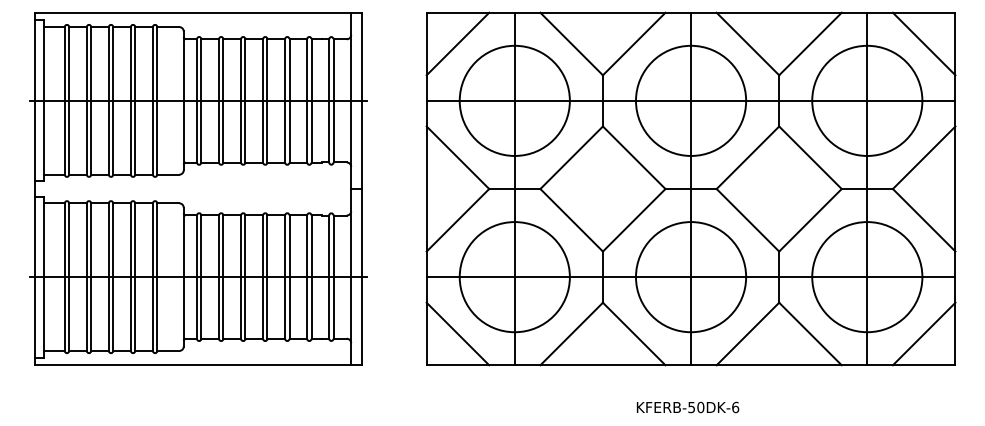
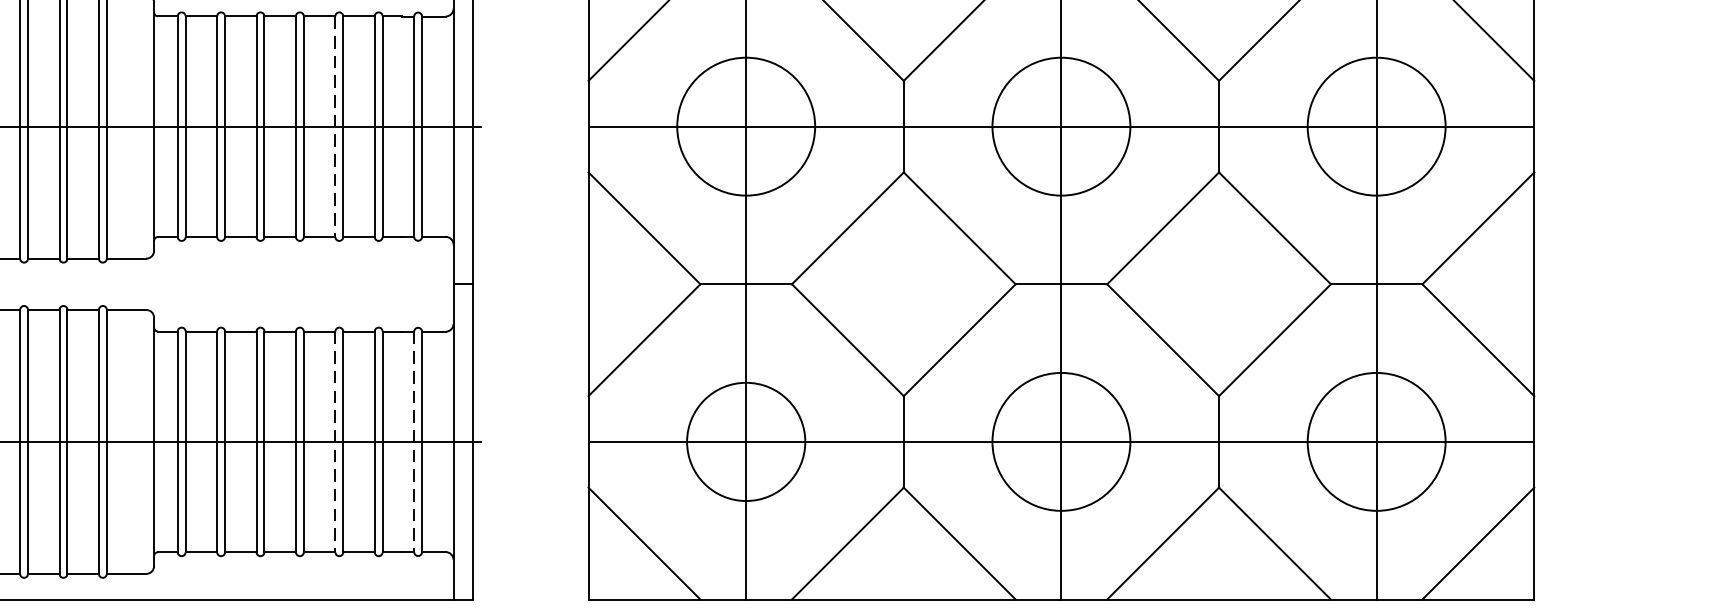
line: (285, 100) -> (336, 125), solid -> dashed
circle: (514, 100) -> (745, 125), size x0.7
circle: (690, 100) -> (1060, 125), size x0.7
circle: (867, 100) -> (1376, 125), size x0.7
line: (285, 277) -> (336, 442), solid -> dashed
line: (329, 277) -> (414, 442), solid -> dashed
circle: (514, 277) -> (745, 442), size x0.6
circle: (690, 277) -> (1060, 442), size x0.7
circle: (867, 277) -> (1376, 442), size x0.7

